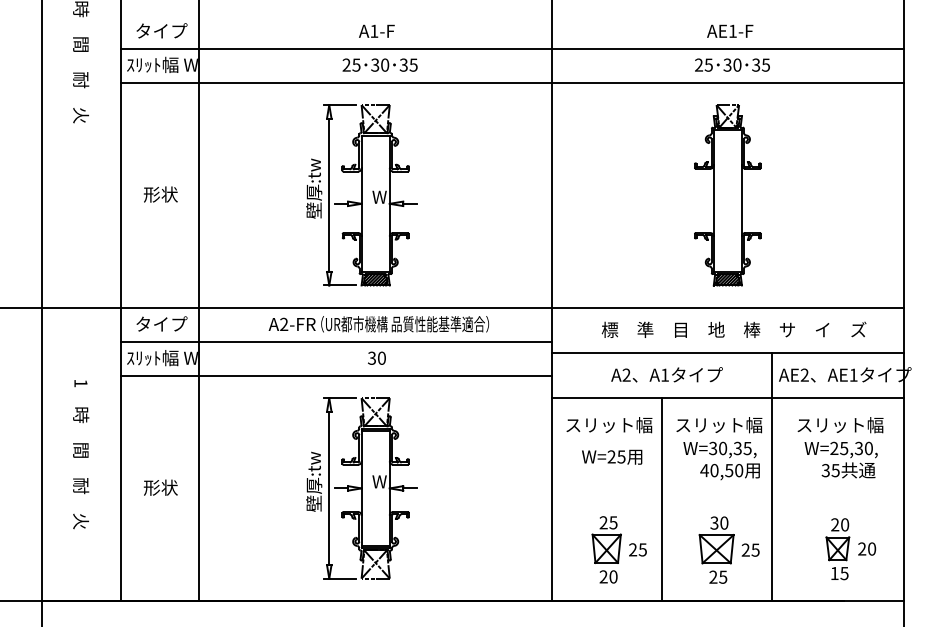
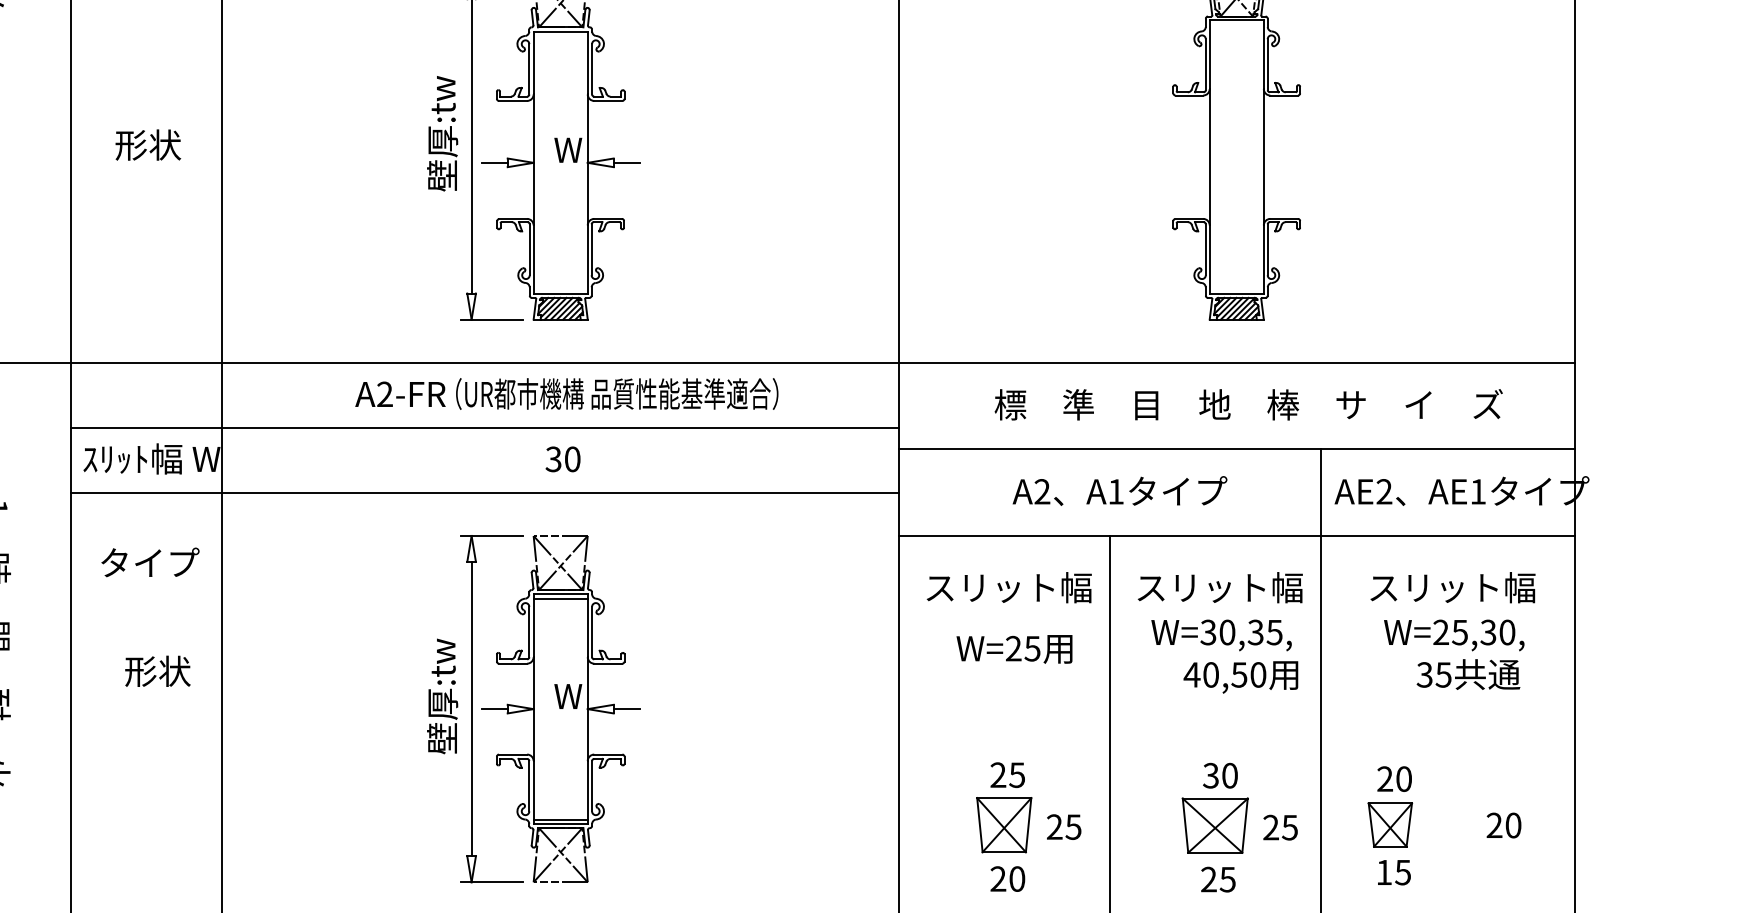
text: (161, 323) -> (149, 561), moved
text: (160, 487) -> (157, 670), moved
part: (837, 549) -> (1389, 826), moved

